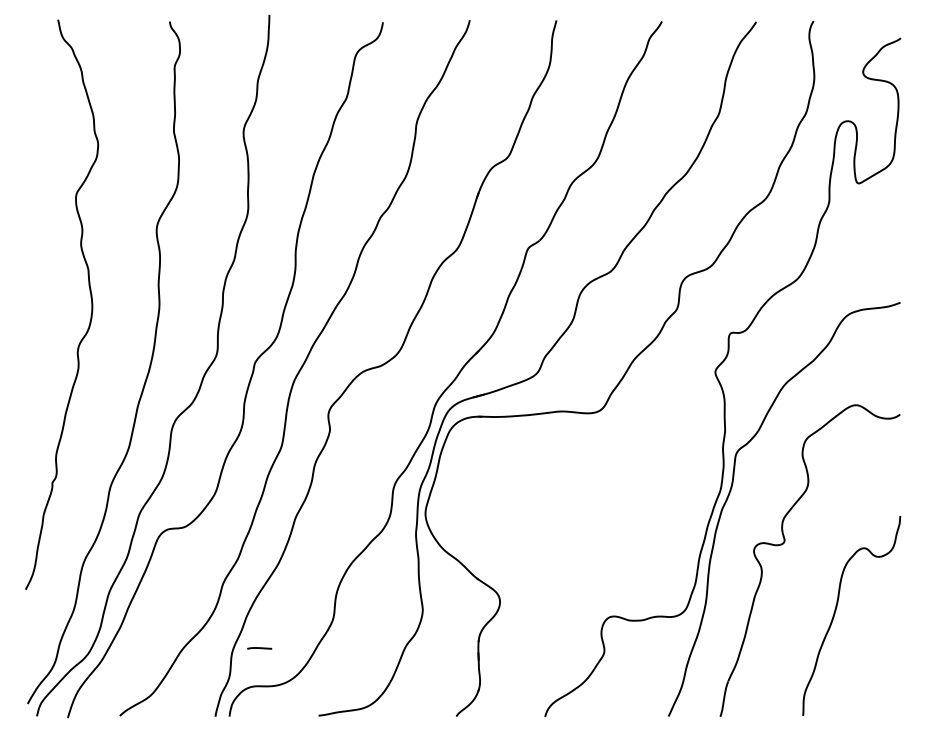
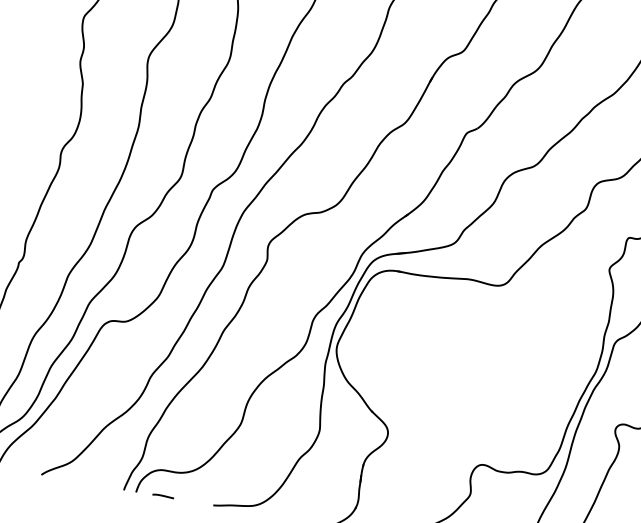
line: (259, 648) -> (163, 496), moved

